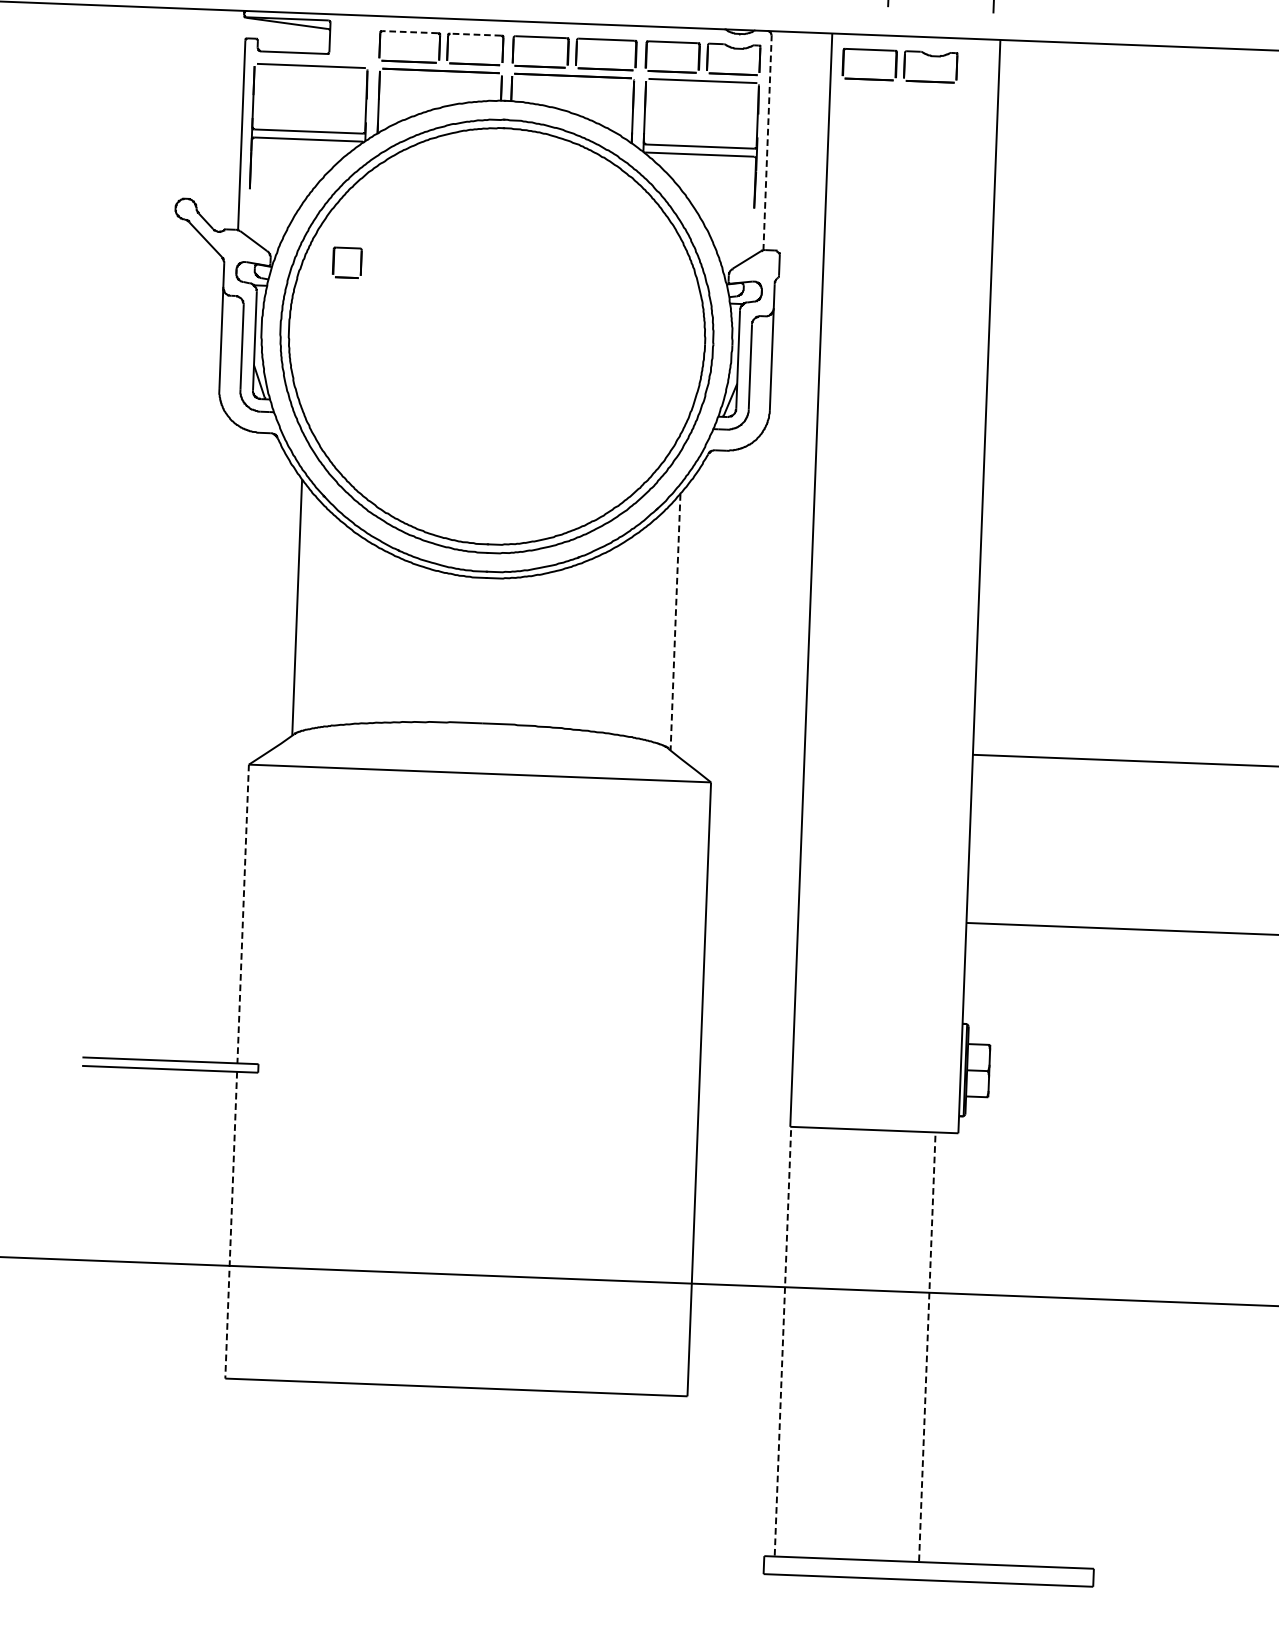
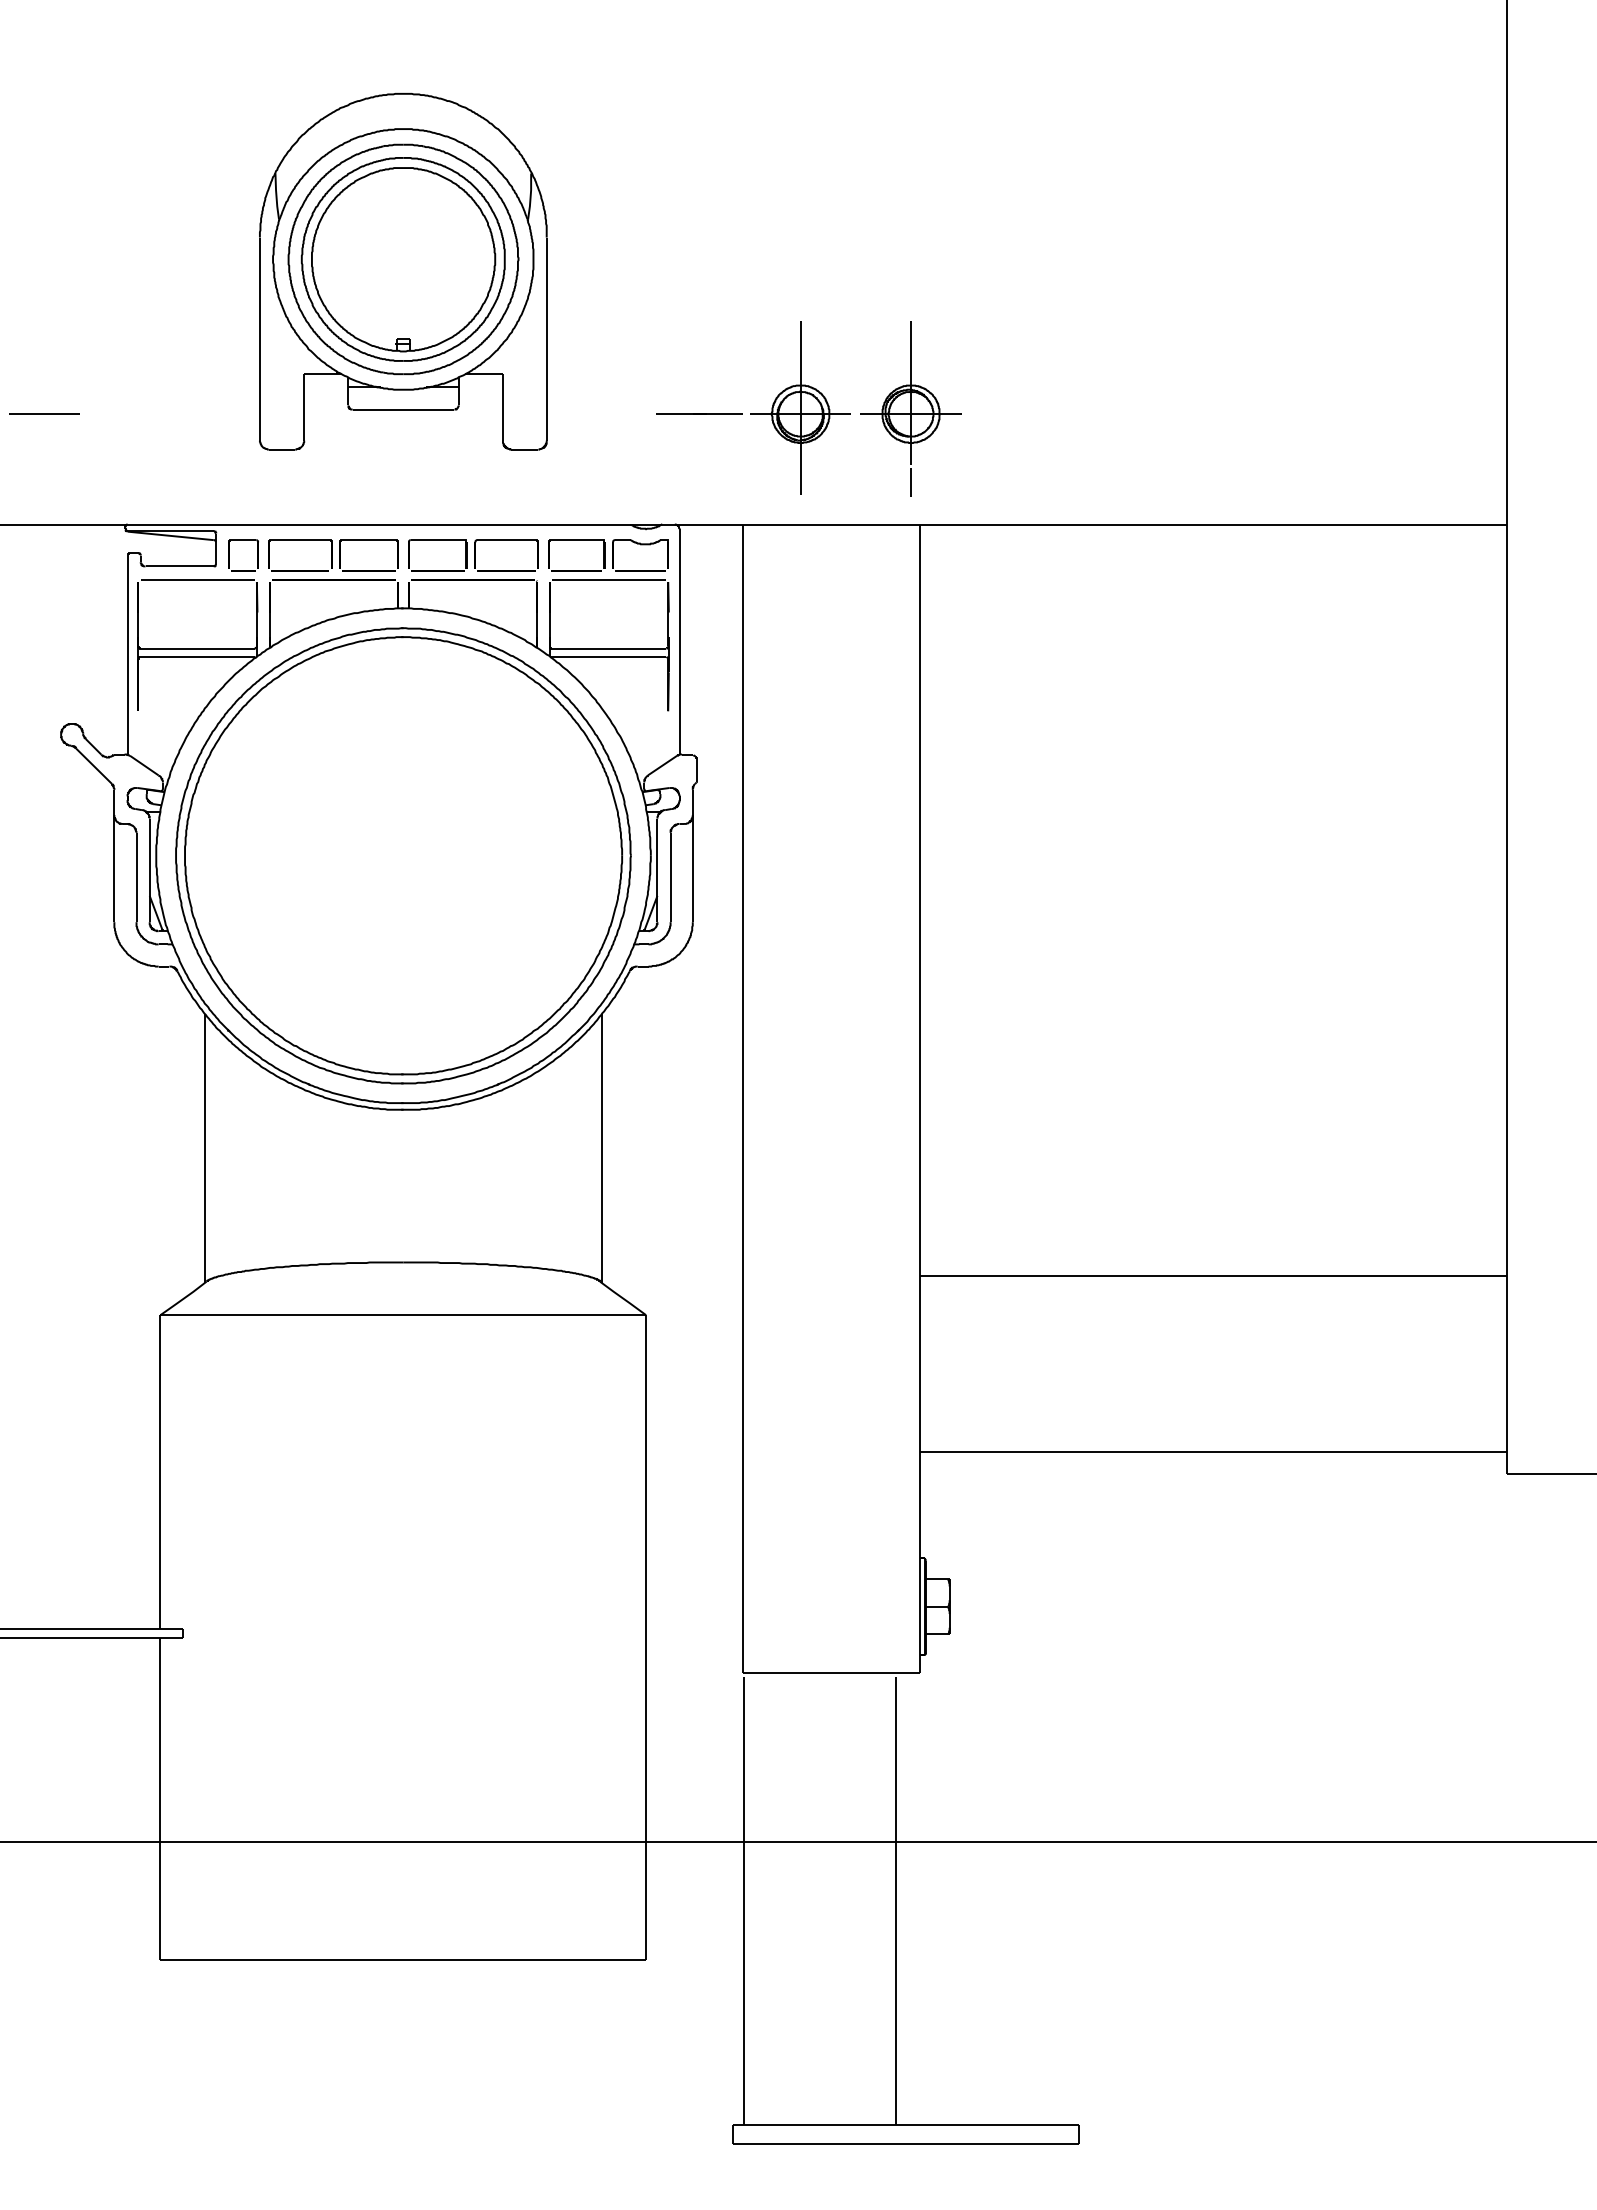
line: (409, 32) -> (299, 540), dashed -> solid
line: (476, 35) -> (369, 540), dashed -> solid
part: (900, 65) -> (815, 555), removed
line: (767, 143) -> (679, 642), dashed -> solid
part: (334, 262) -> (229, 555), moved
line: (675, 622) -> (602, 1148), dashed -> solid
line: (243, 914) -> (160, 1472), dashed -> solid
line: (231, 1225) -> (160, 1799), dashed -> solid
line: (783, 1343) -> (744, 1900), dashed -> solid
line: (927, 1348) -> (895, 1900), dashed -> solid

